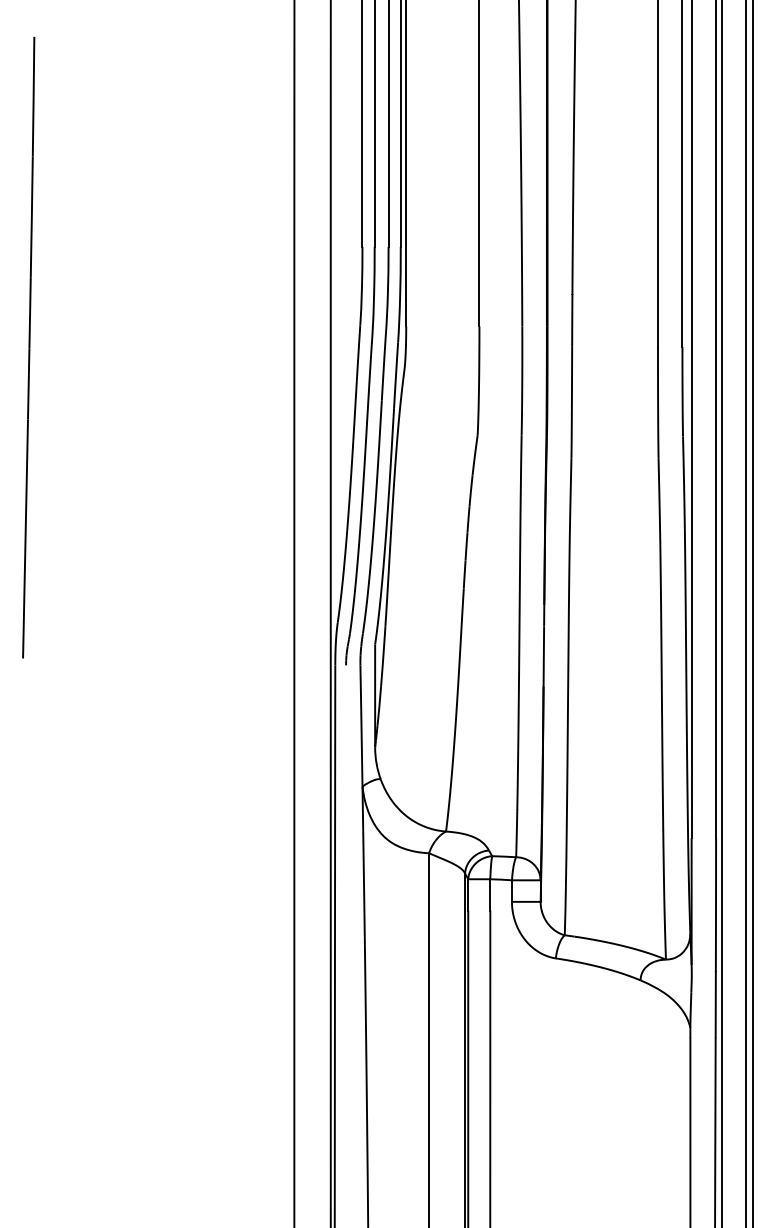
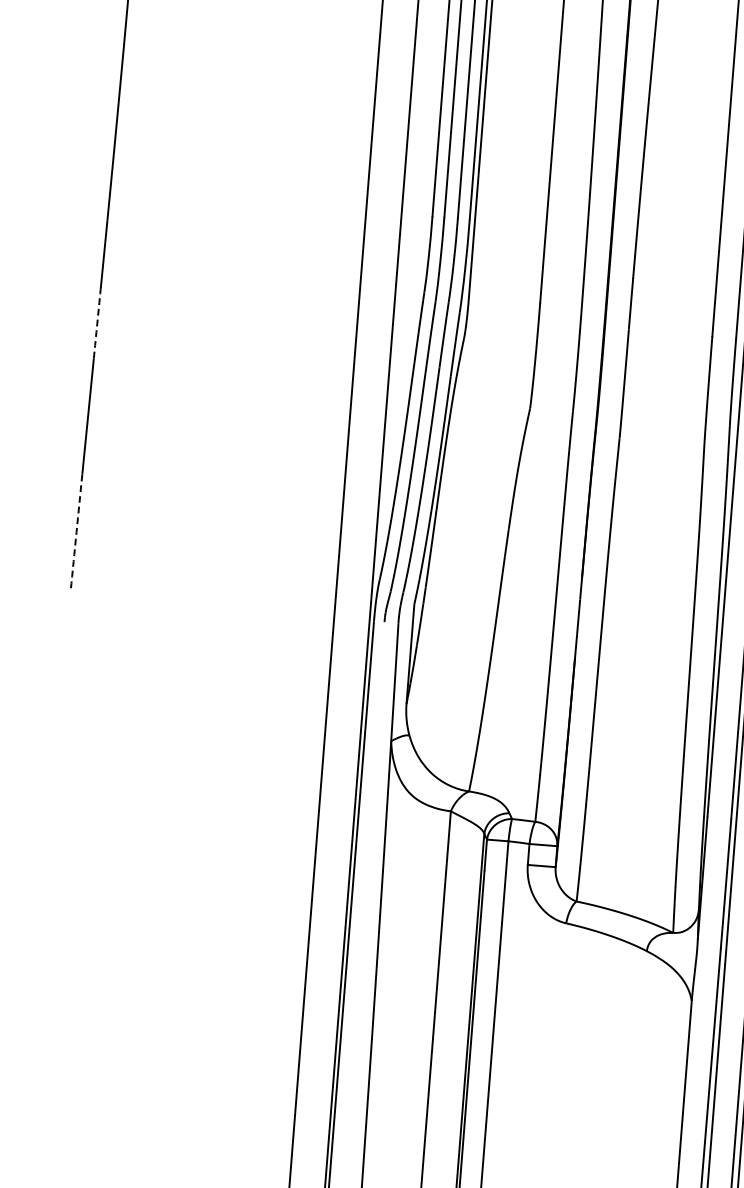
arc: (28, 383) -> (97, 323), solid -> dashed
arc: (24, 598) -> (76, 532), solid -> dashed

